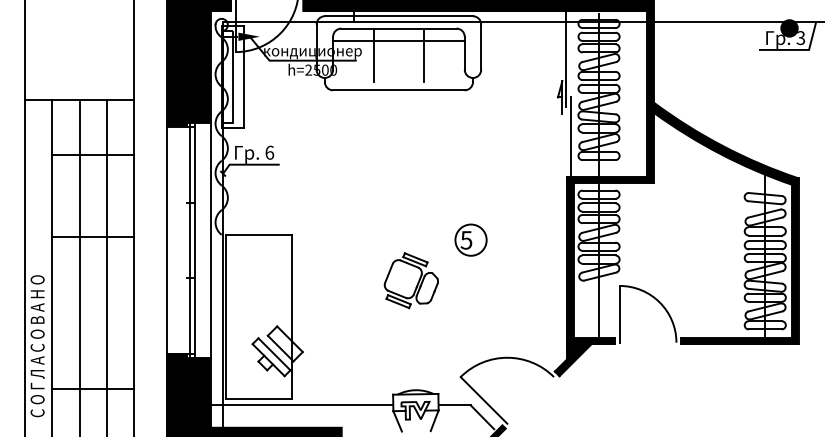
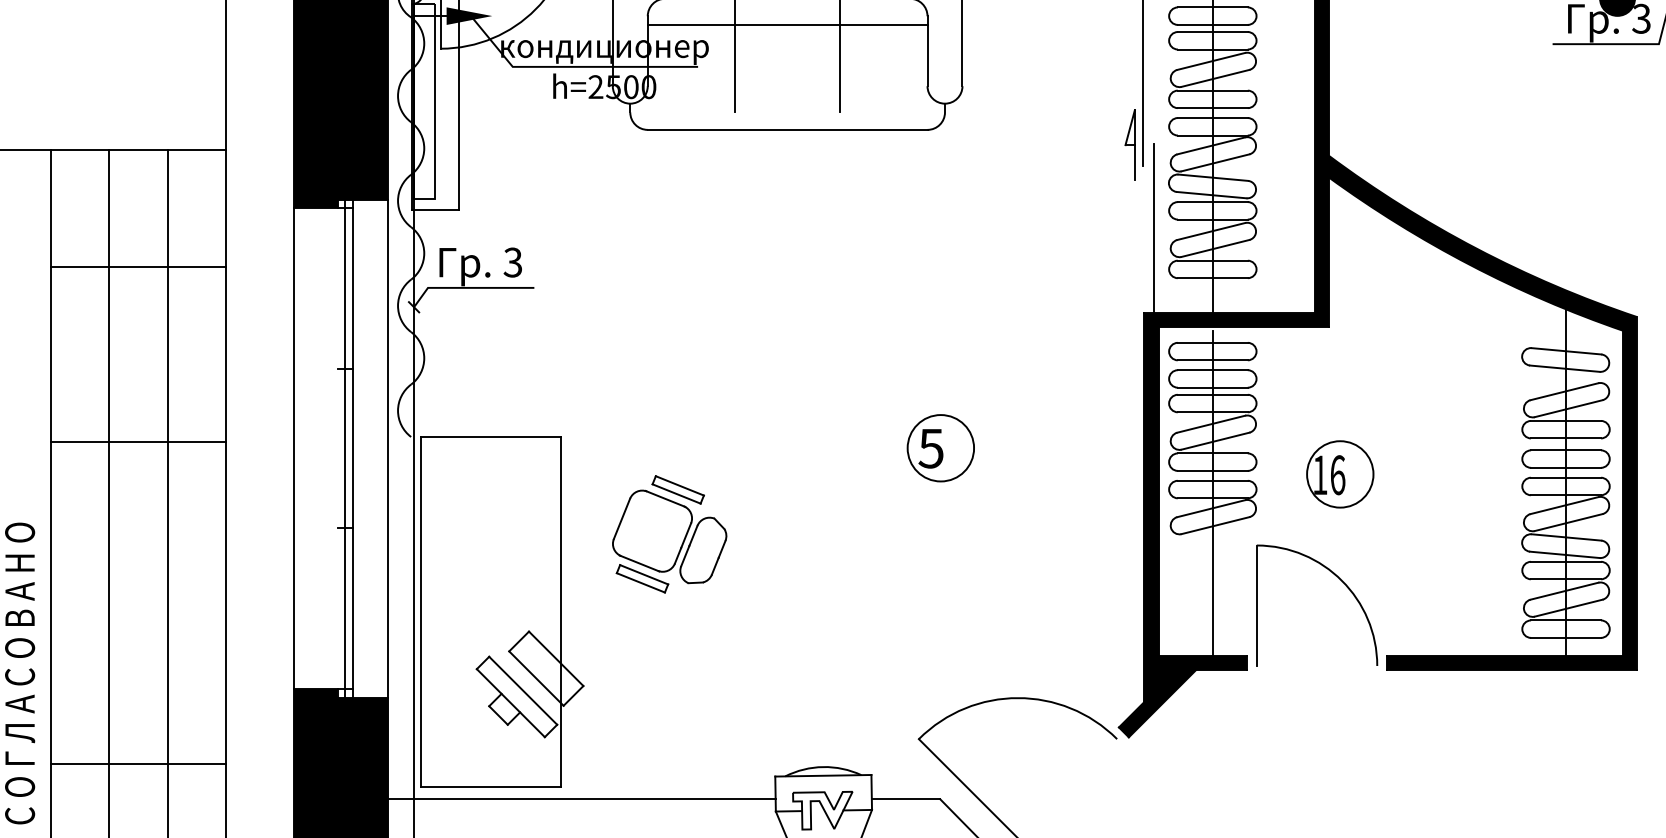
text: (269, 152) -> (512, 261), 6 -> 3
part: (658, 252) -> (1339, 474), added
part: (410, 280) -> (667, 533), moved

